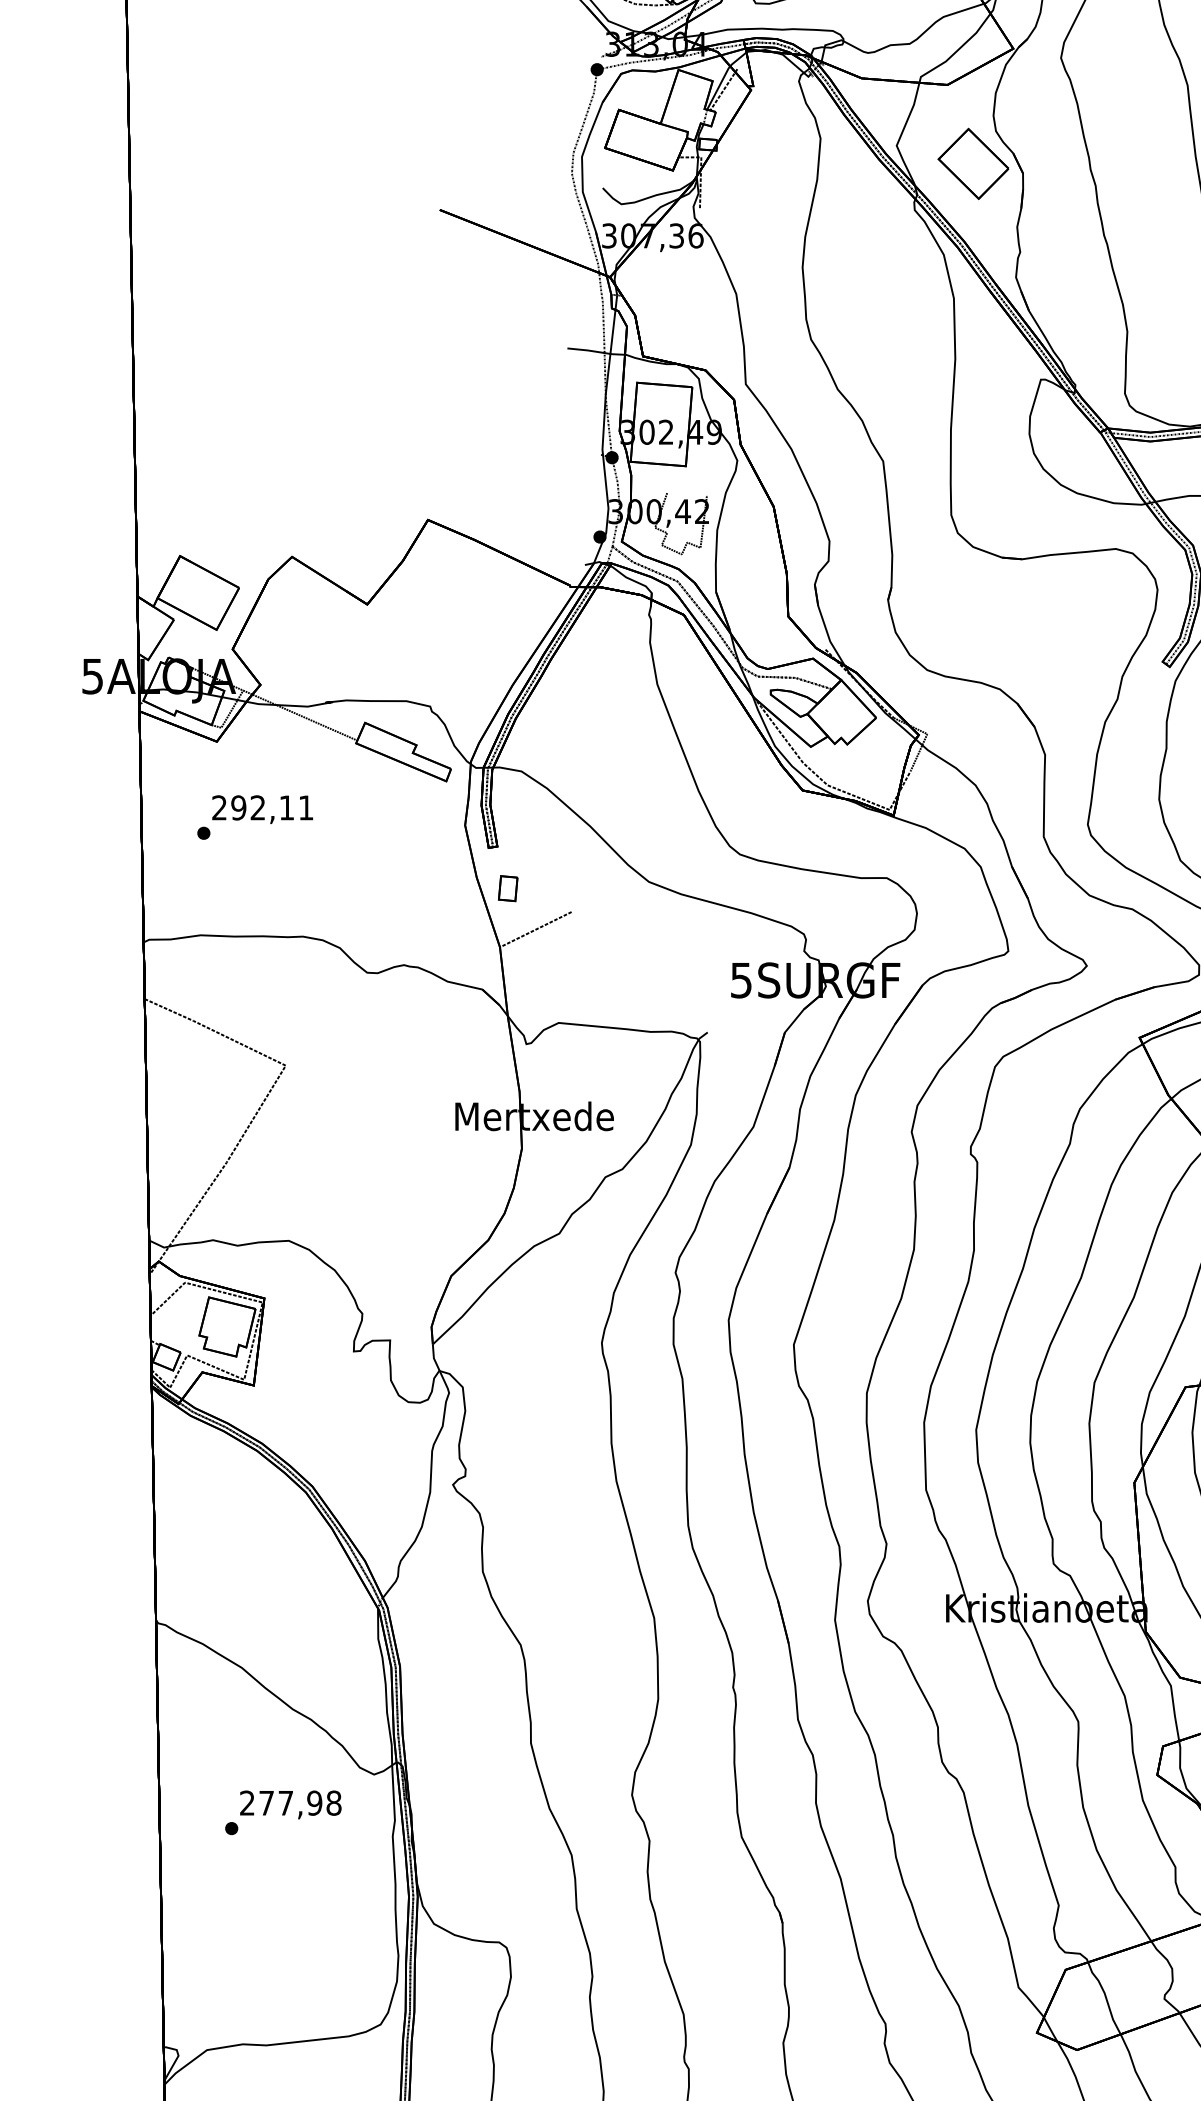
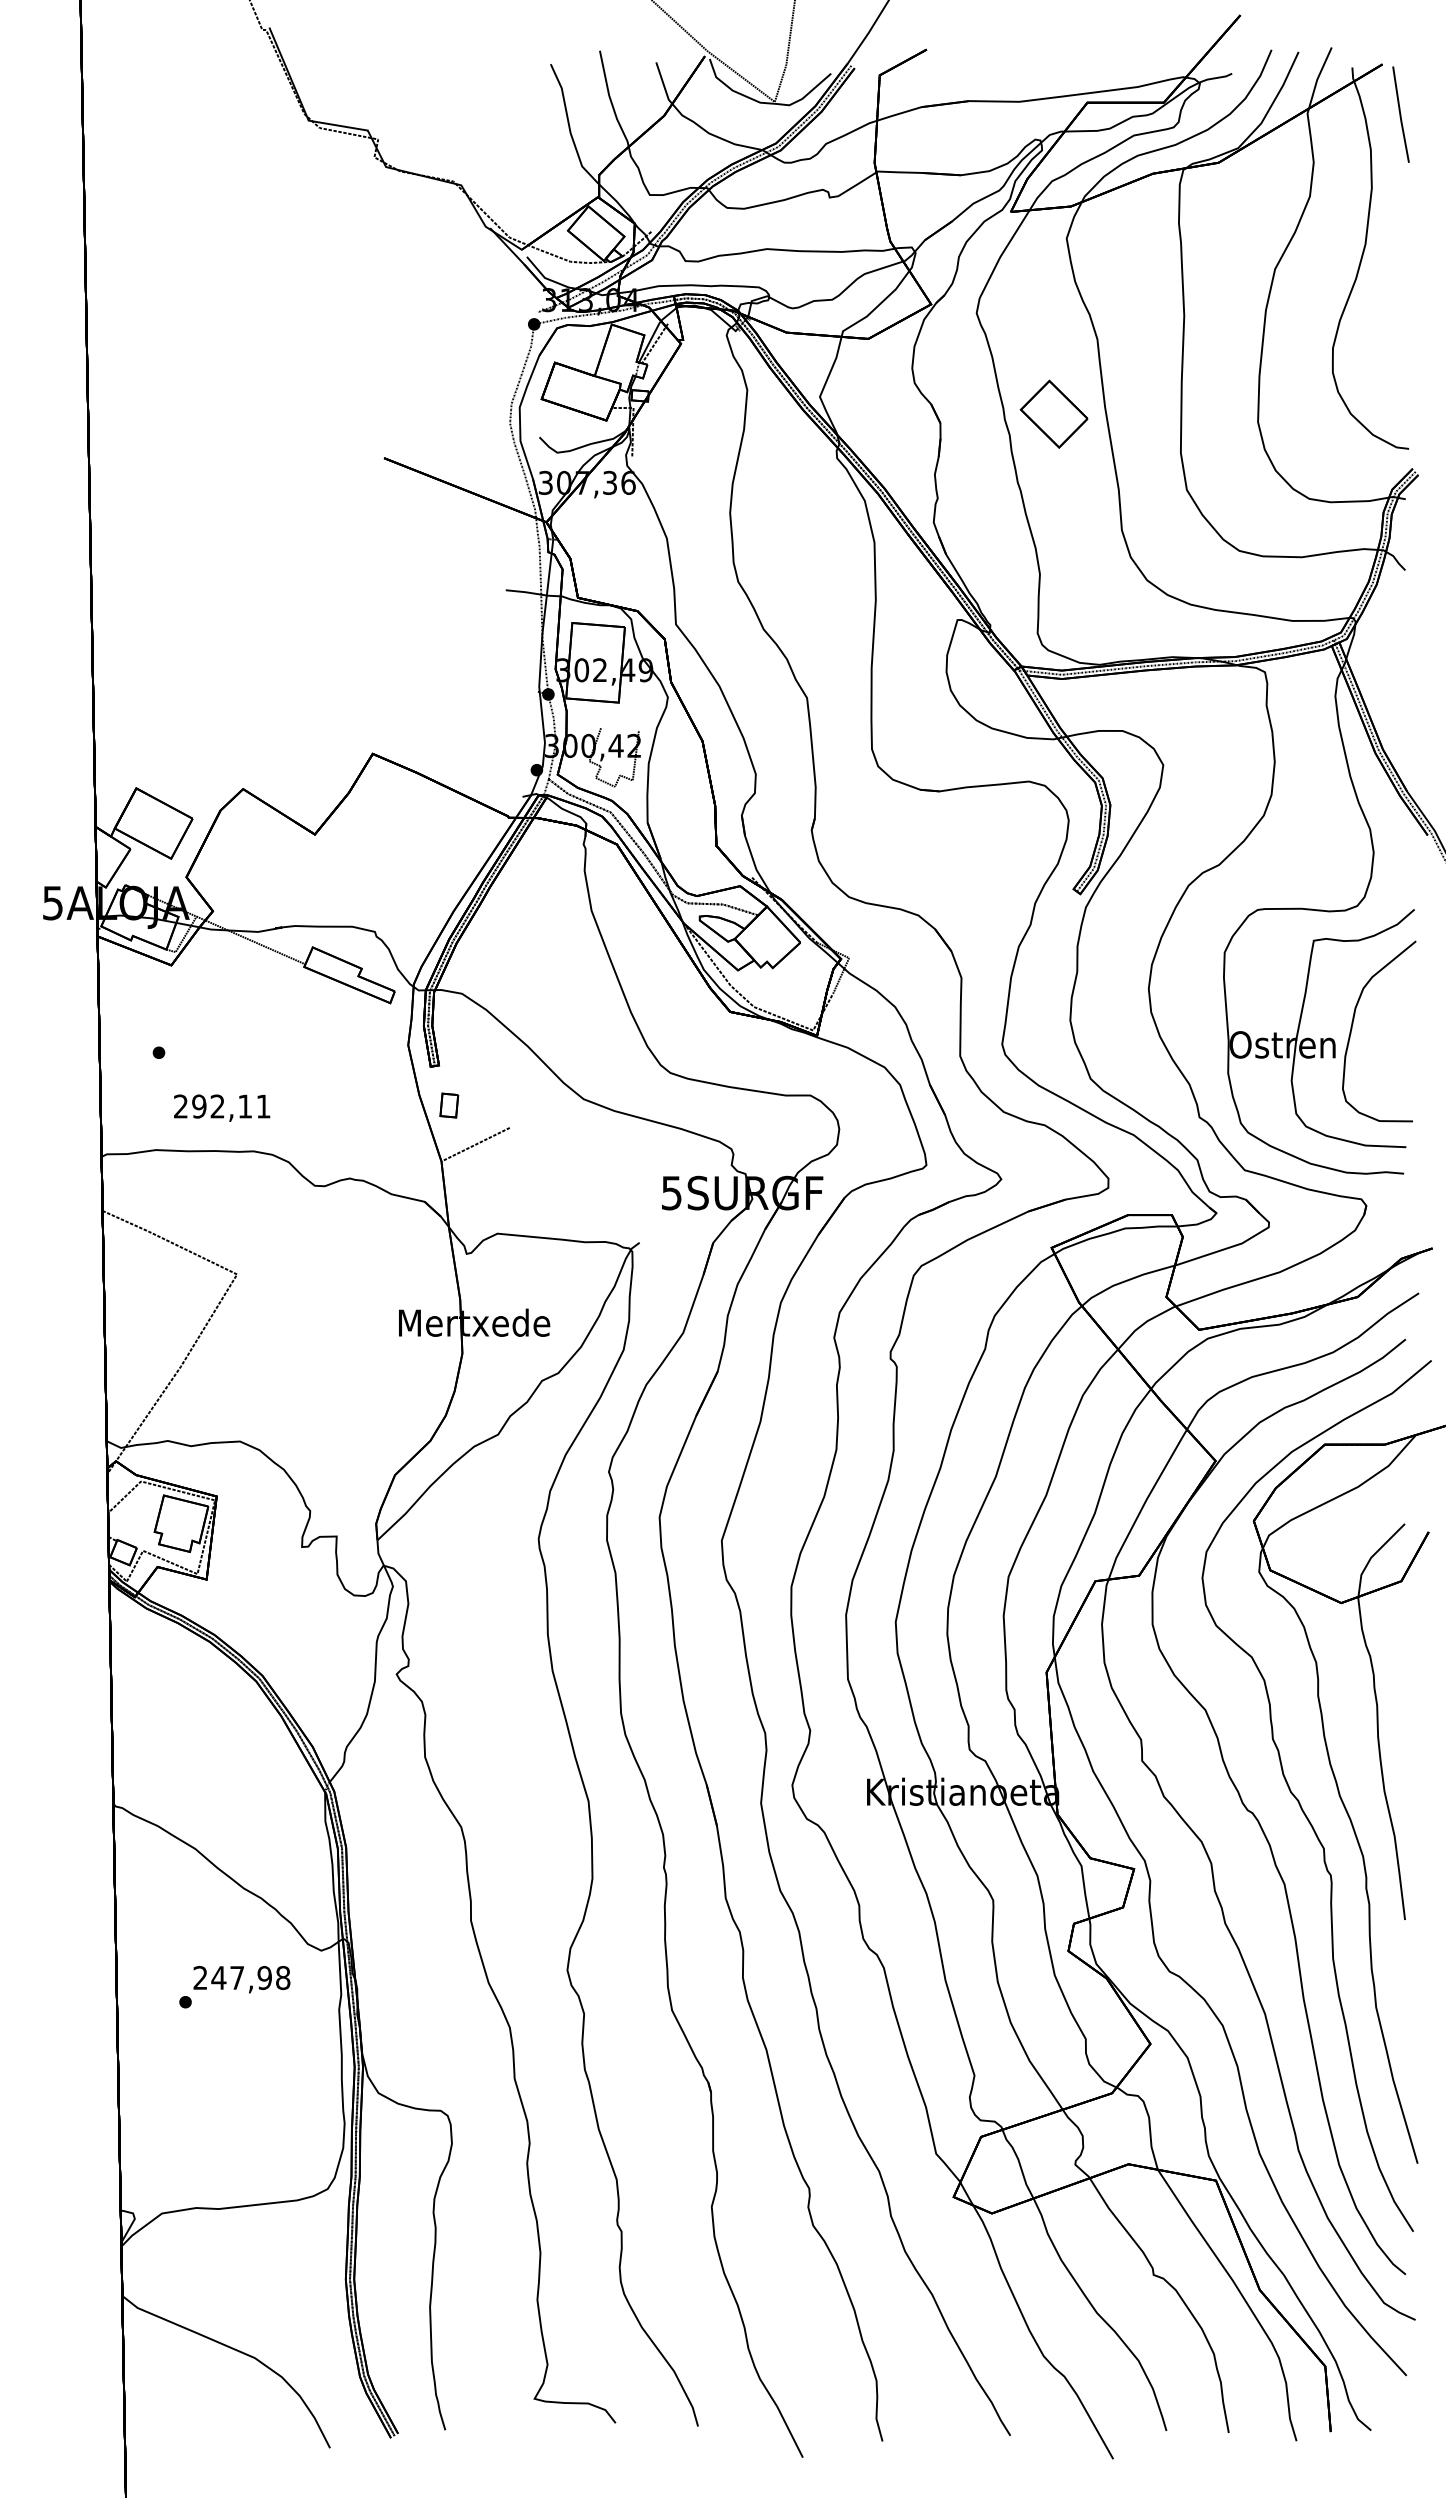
part: (972, 163) -> (1053, 413), moved
text: (263, 808) -> (222, 1107), moved
text: (266, 1802) -> (218, 1977), 277,98 -> 247,98

